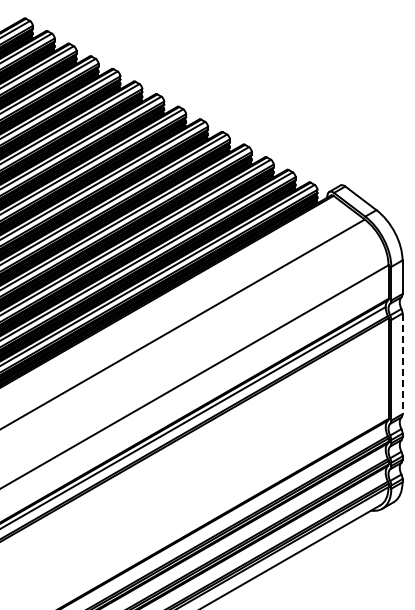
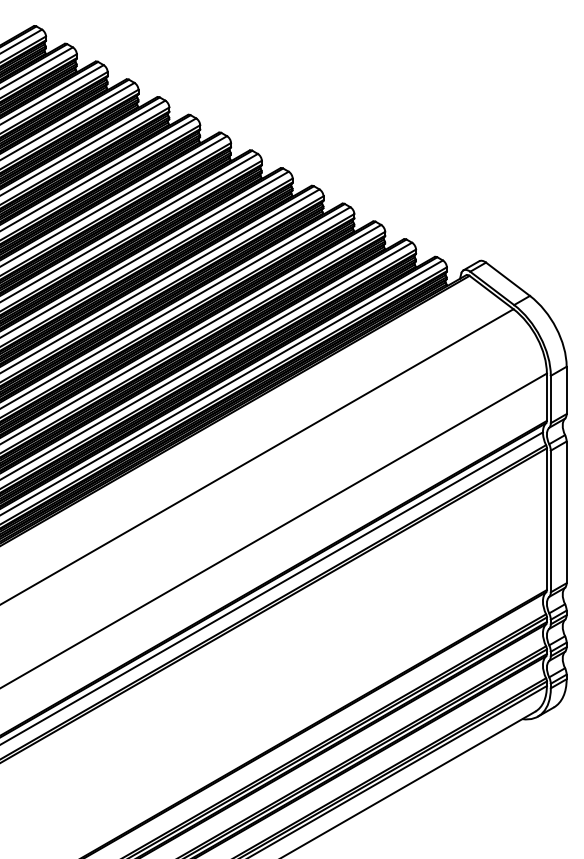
line: (402, 364) -> (566, 513), dashed -> solid

